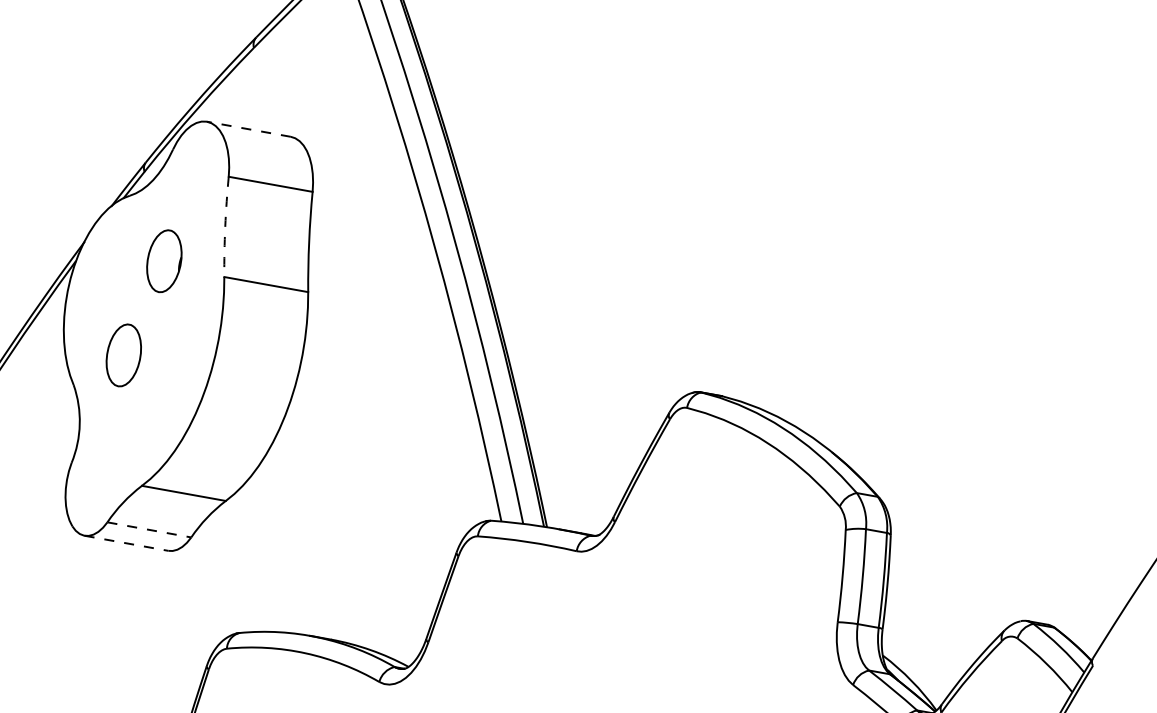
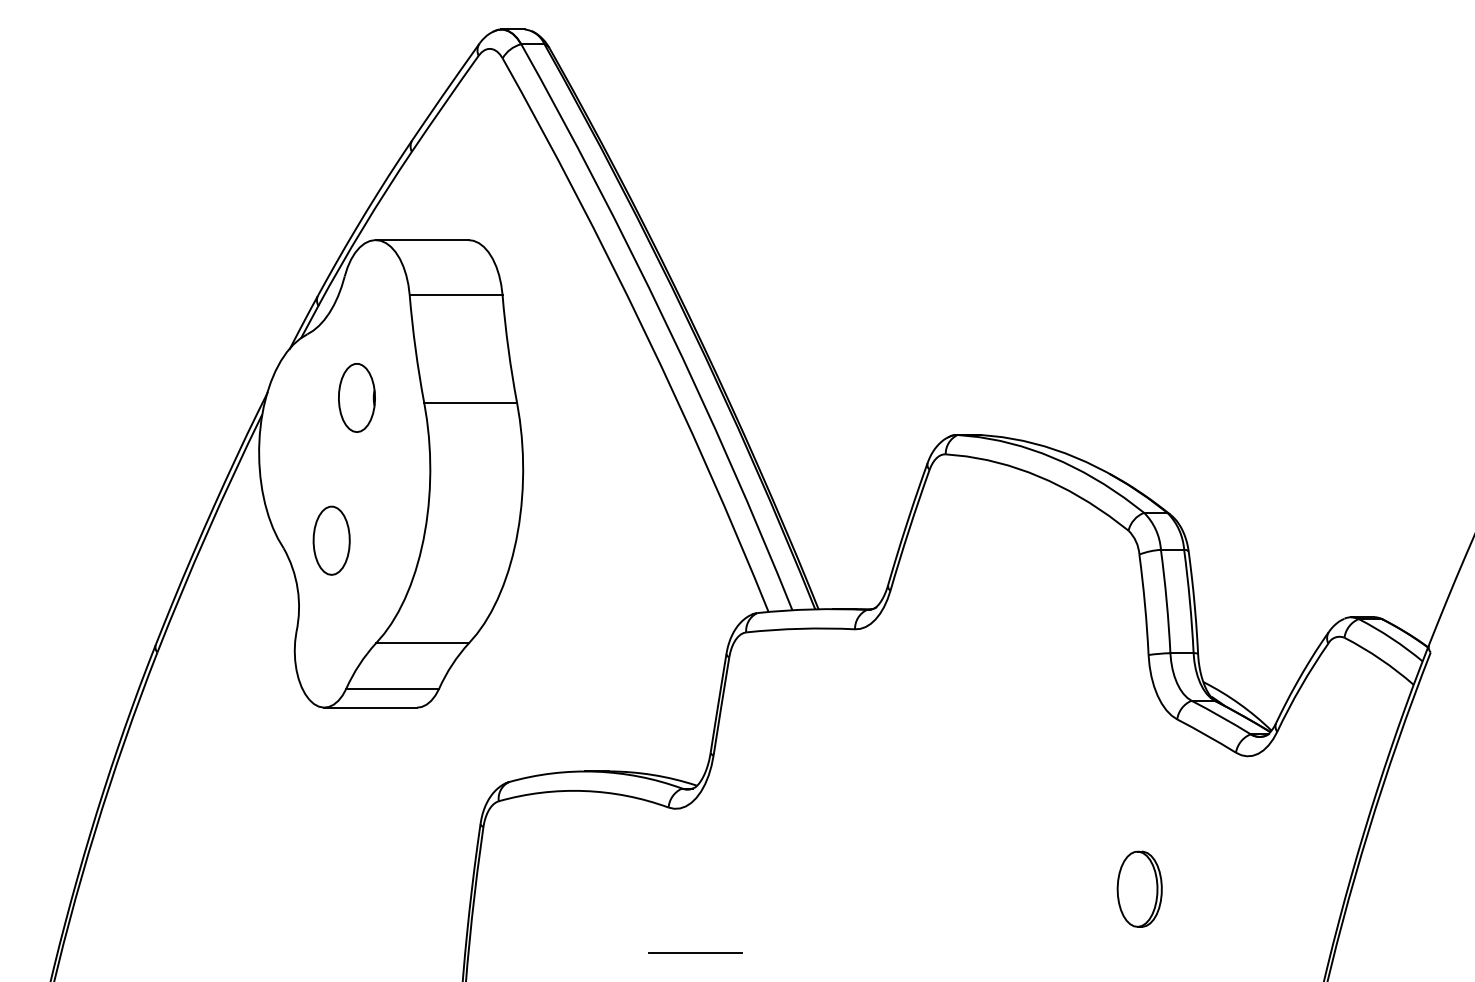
line: (248, 129) -> (421, 240), dashed -> solid
arc: (225, 227) -> (415, 349), dashed -> solid
part: (123, 355) -> (331, 540), moved
line: (150, 529) -> (393, 688), dashed -> solid
line: (127, 543) -> (371, 707), dashed -> solid

